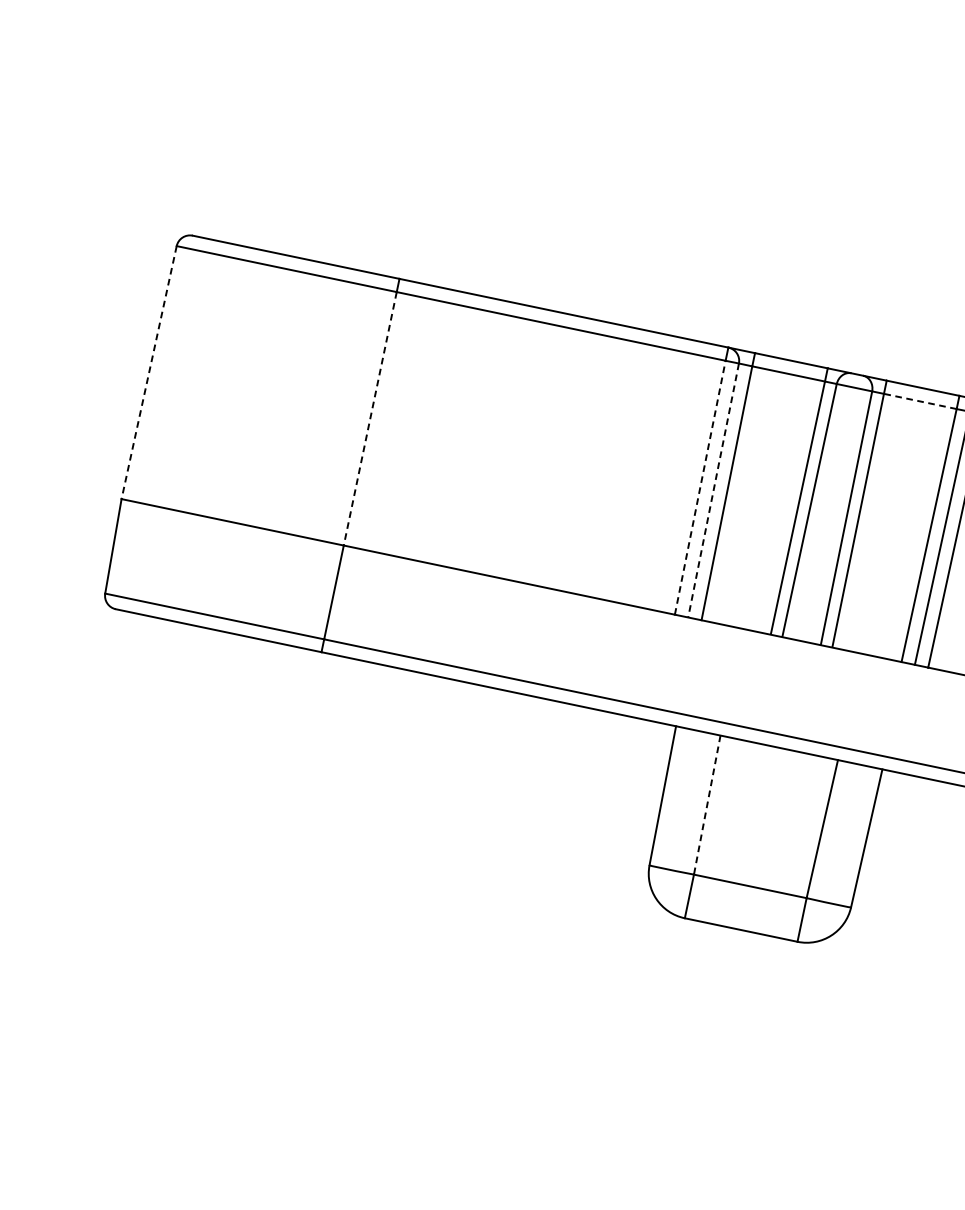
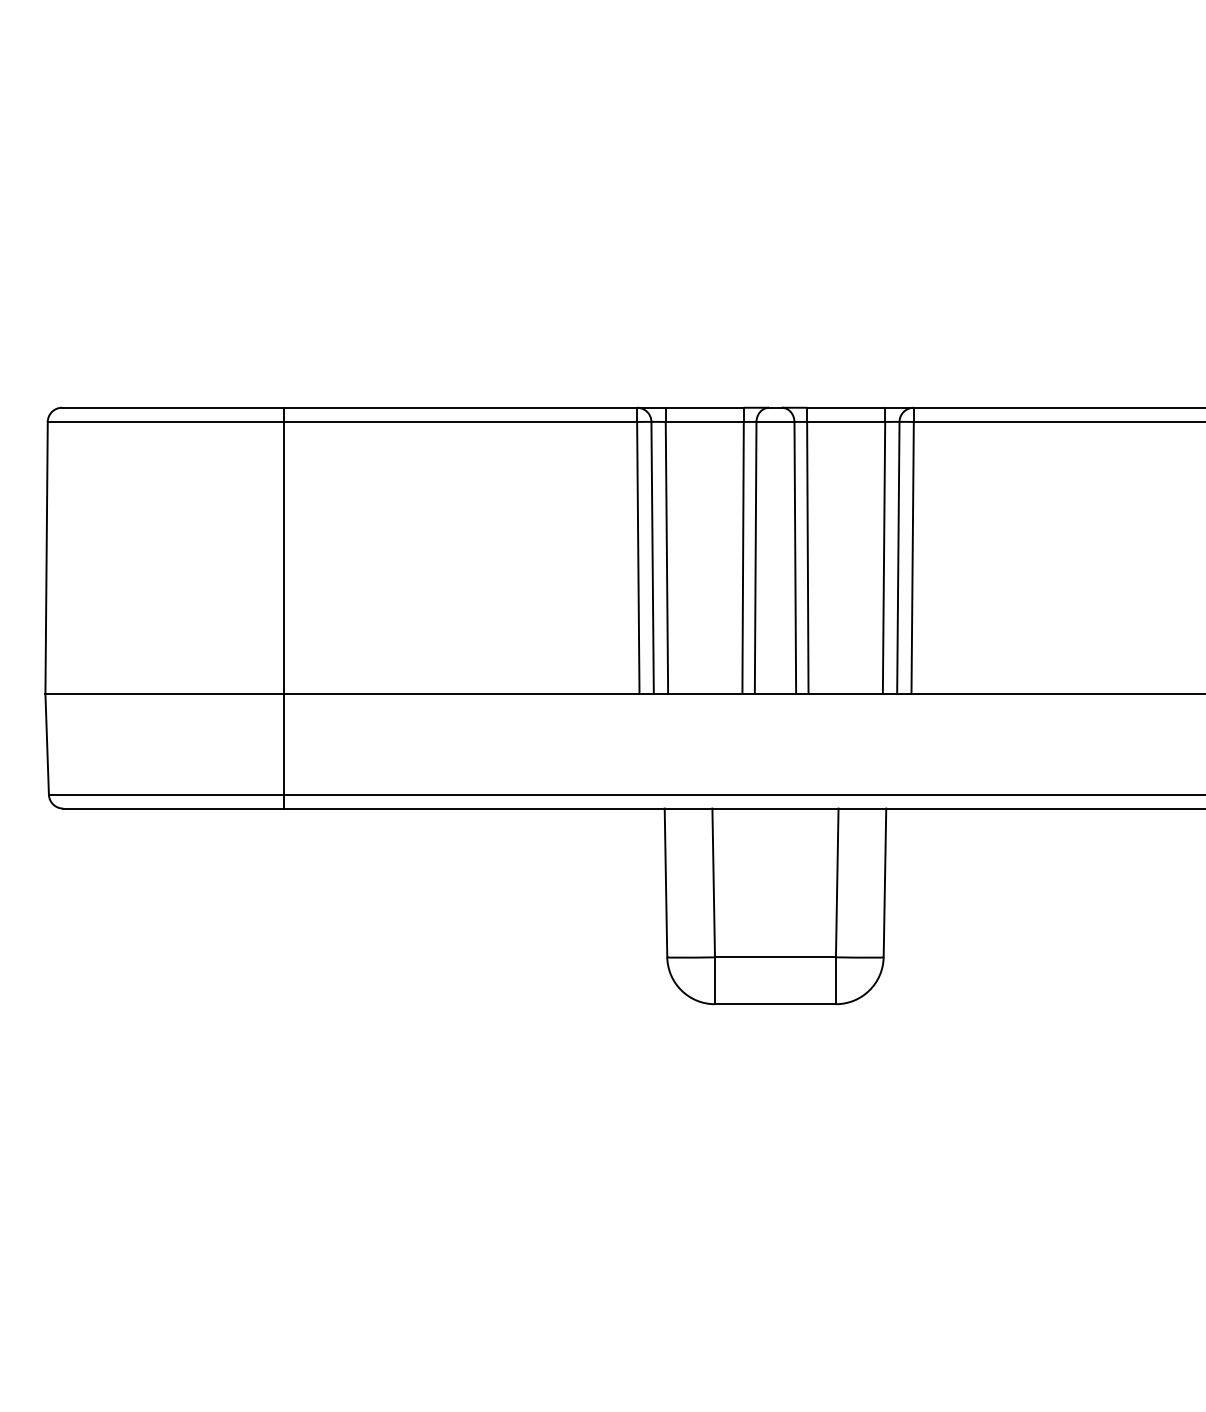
line: (148, 373) -> (46, 558), dashed -> solid
line: (919, 400) -> (845, 421), dashed -> solid
line: (370, 419) -> (284, 558), dashed -> solid
line: (700, 487) -> (638, 557), dashed -> solid
line: (713, 490) -> (652, 558), dashed -> solid
line: (706, 805) -> (713, 883), dashed -> solid

